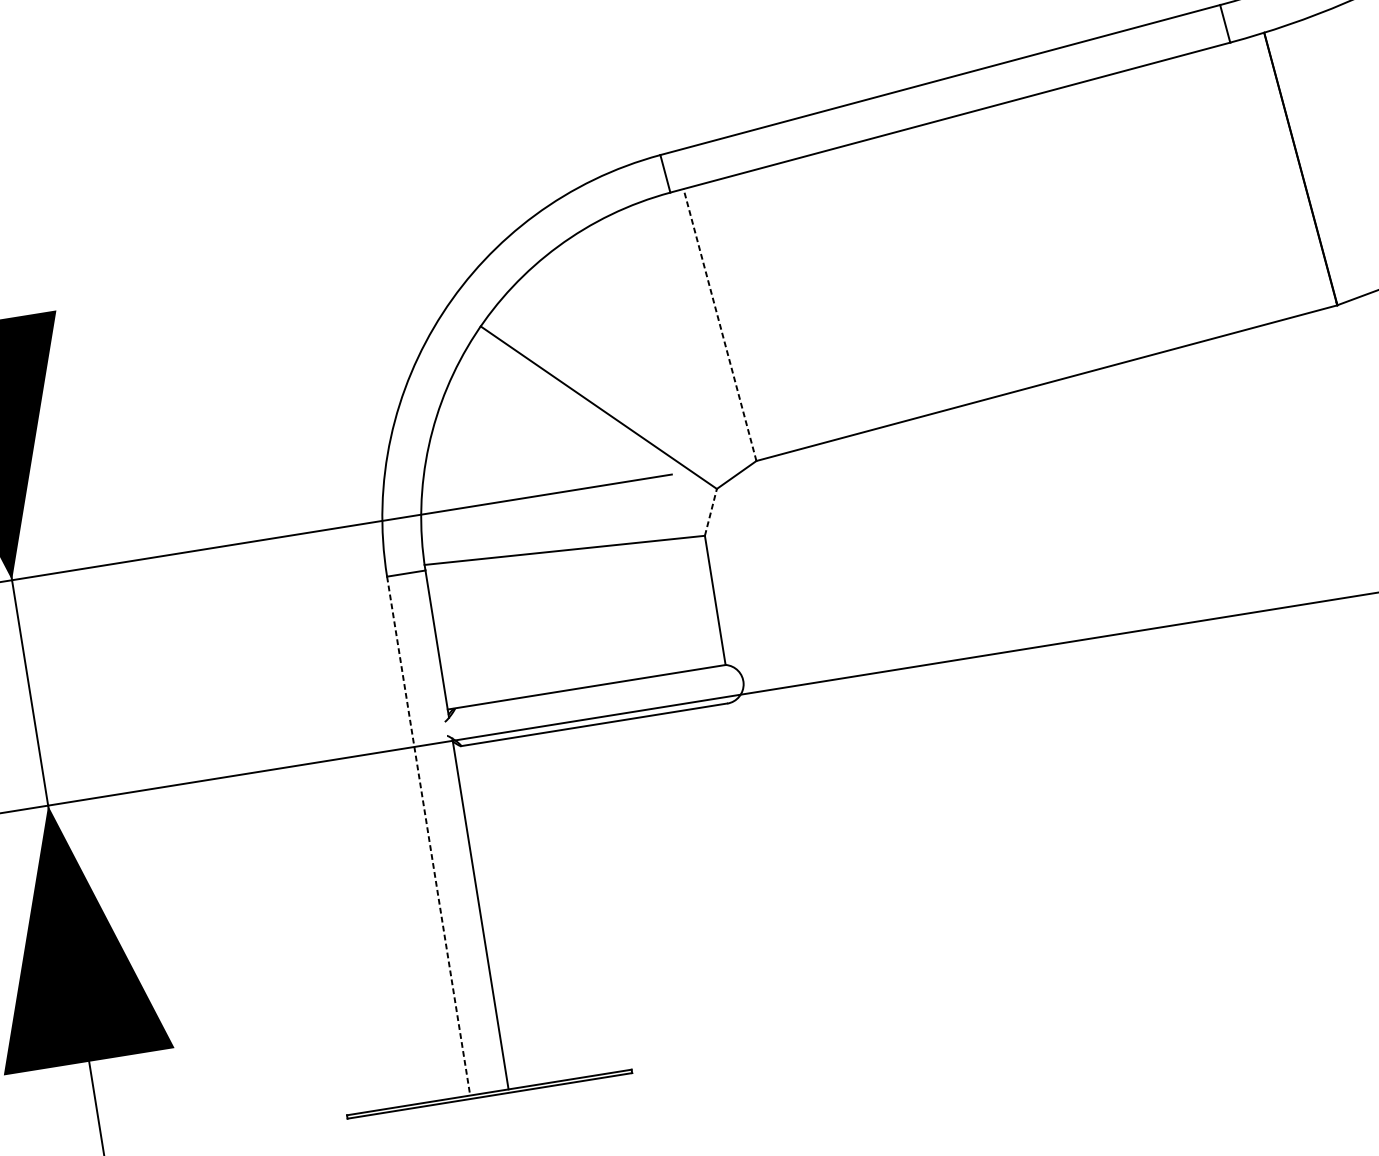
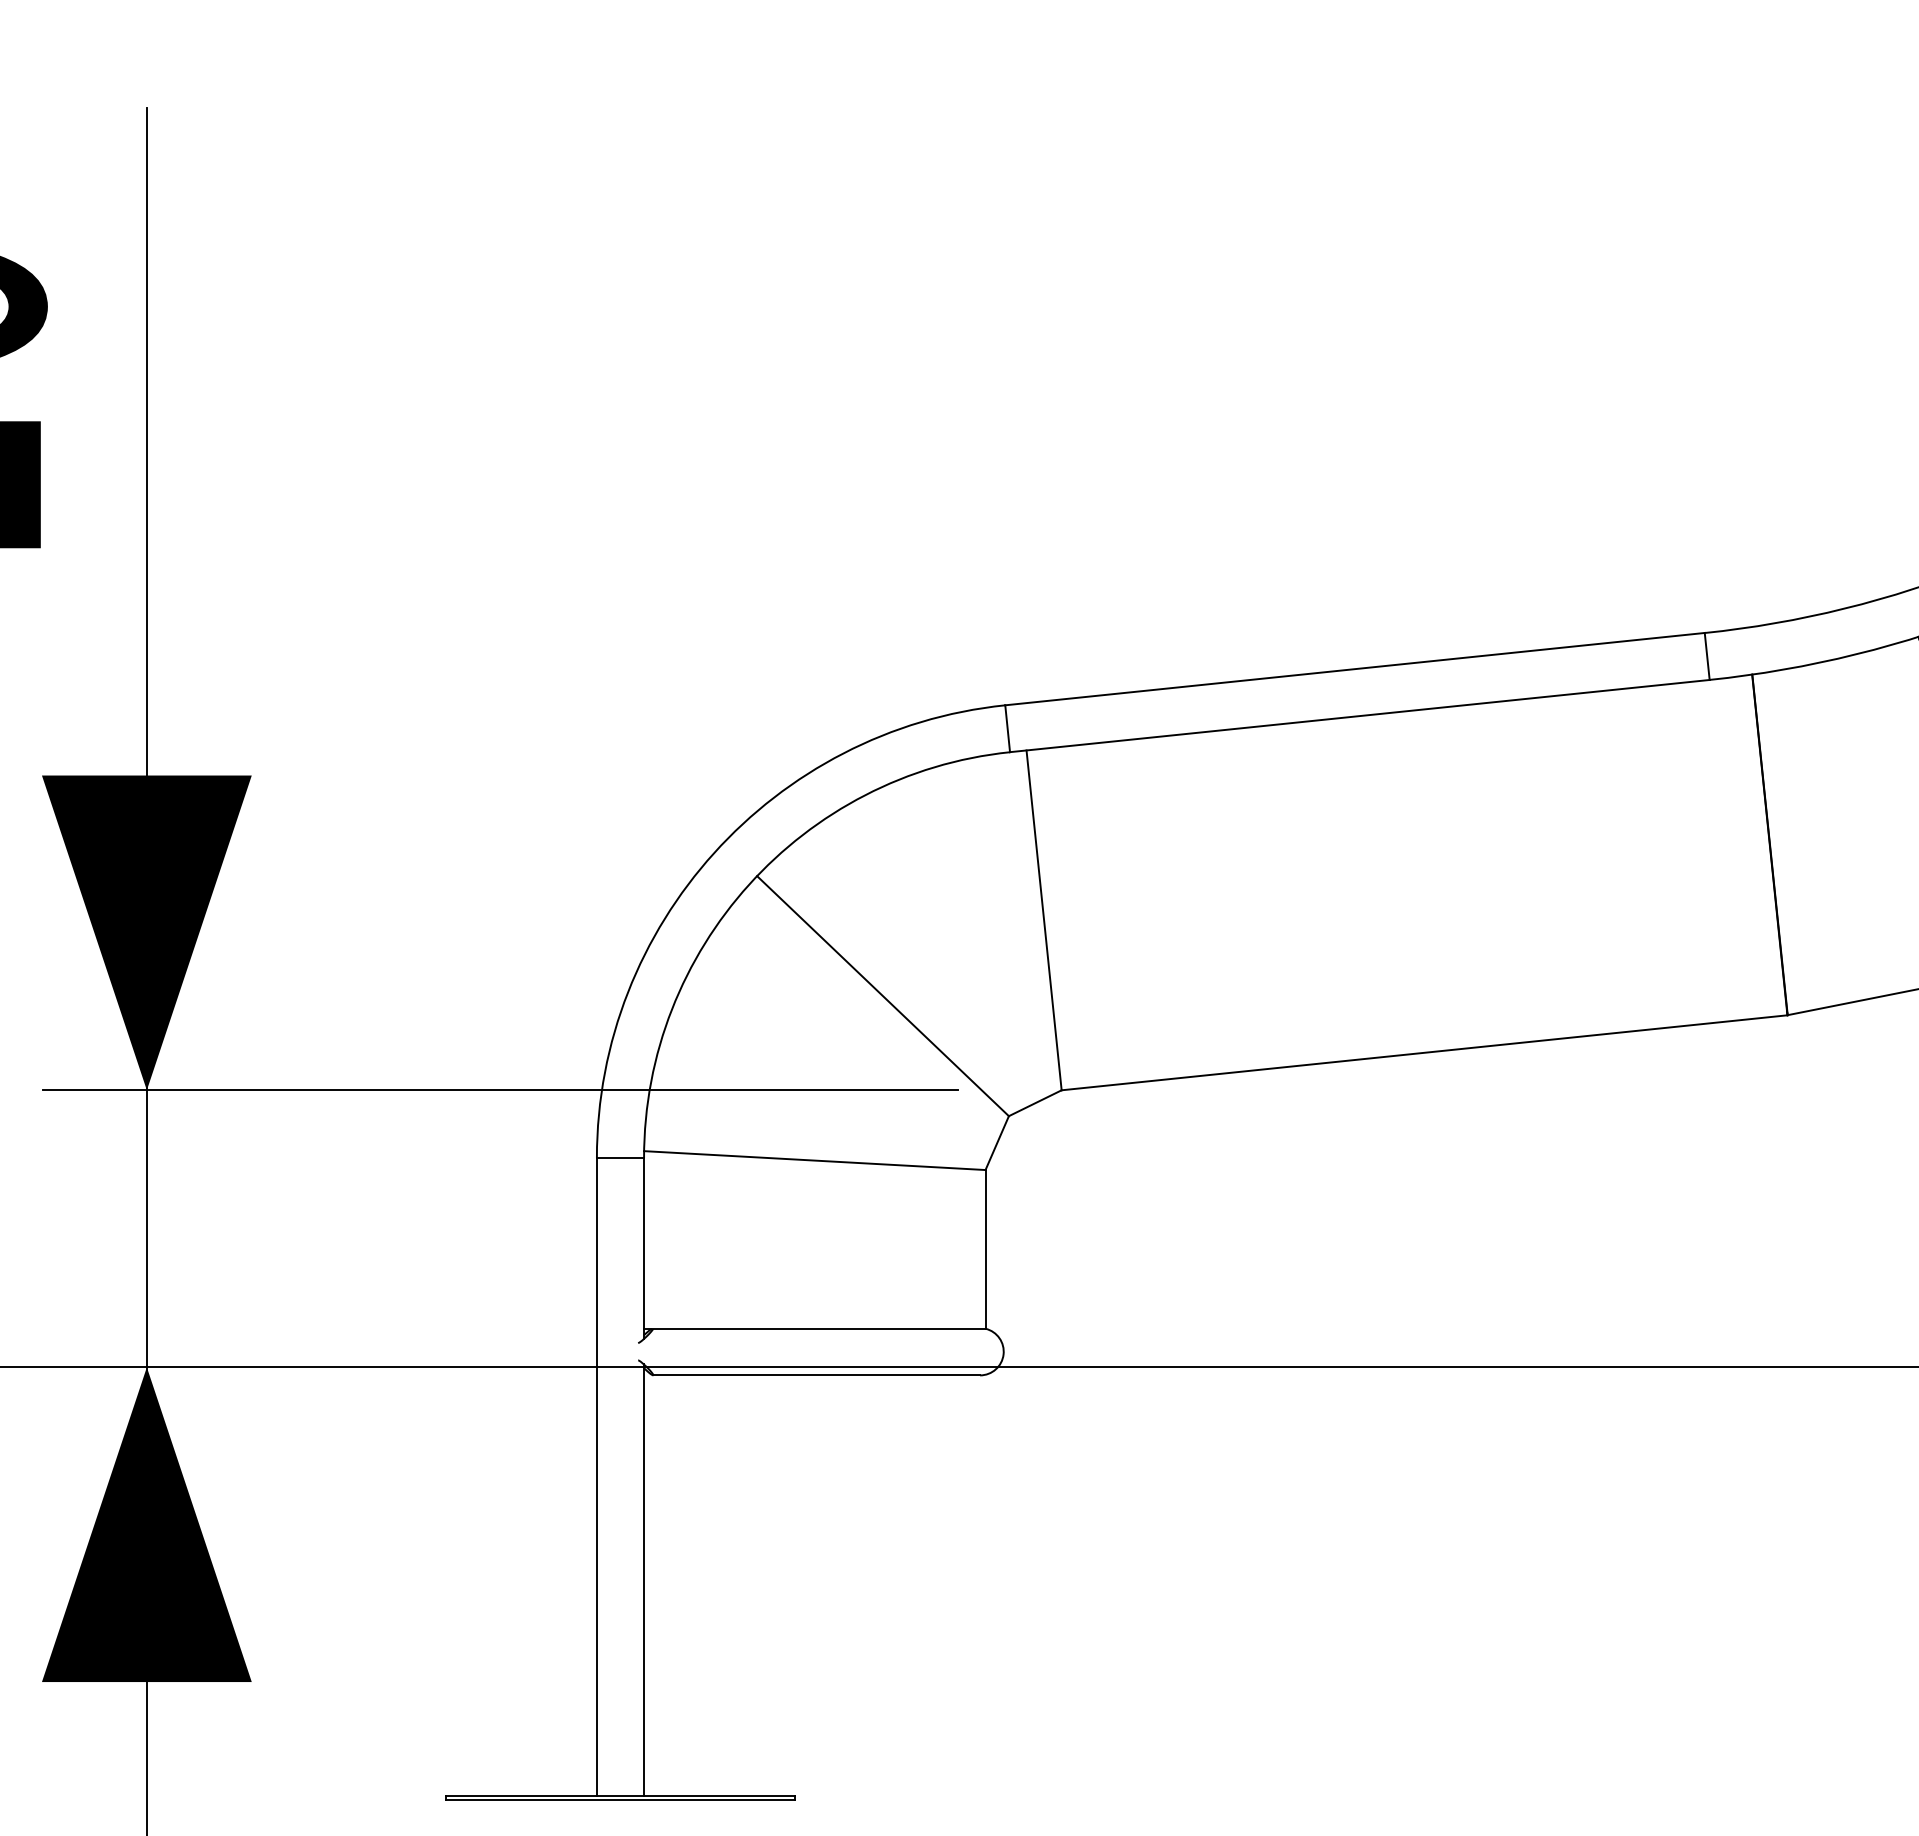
line: (720, 325) -> (1044, 920), dashed -> solid
line: (711, 511) -> (997, 1142), dashed -> solid
line: (428, 835) -> (596, 1476), dashed -> solid

